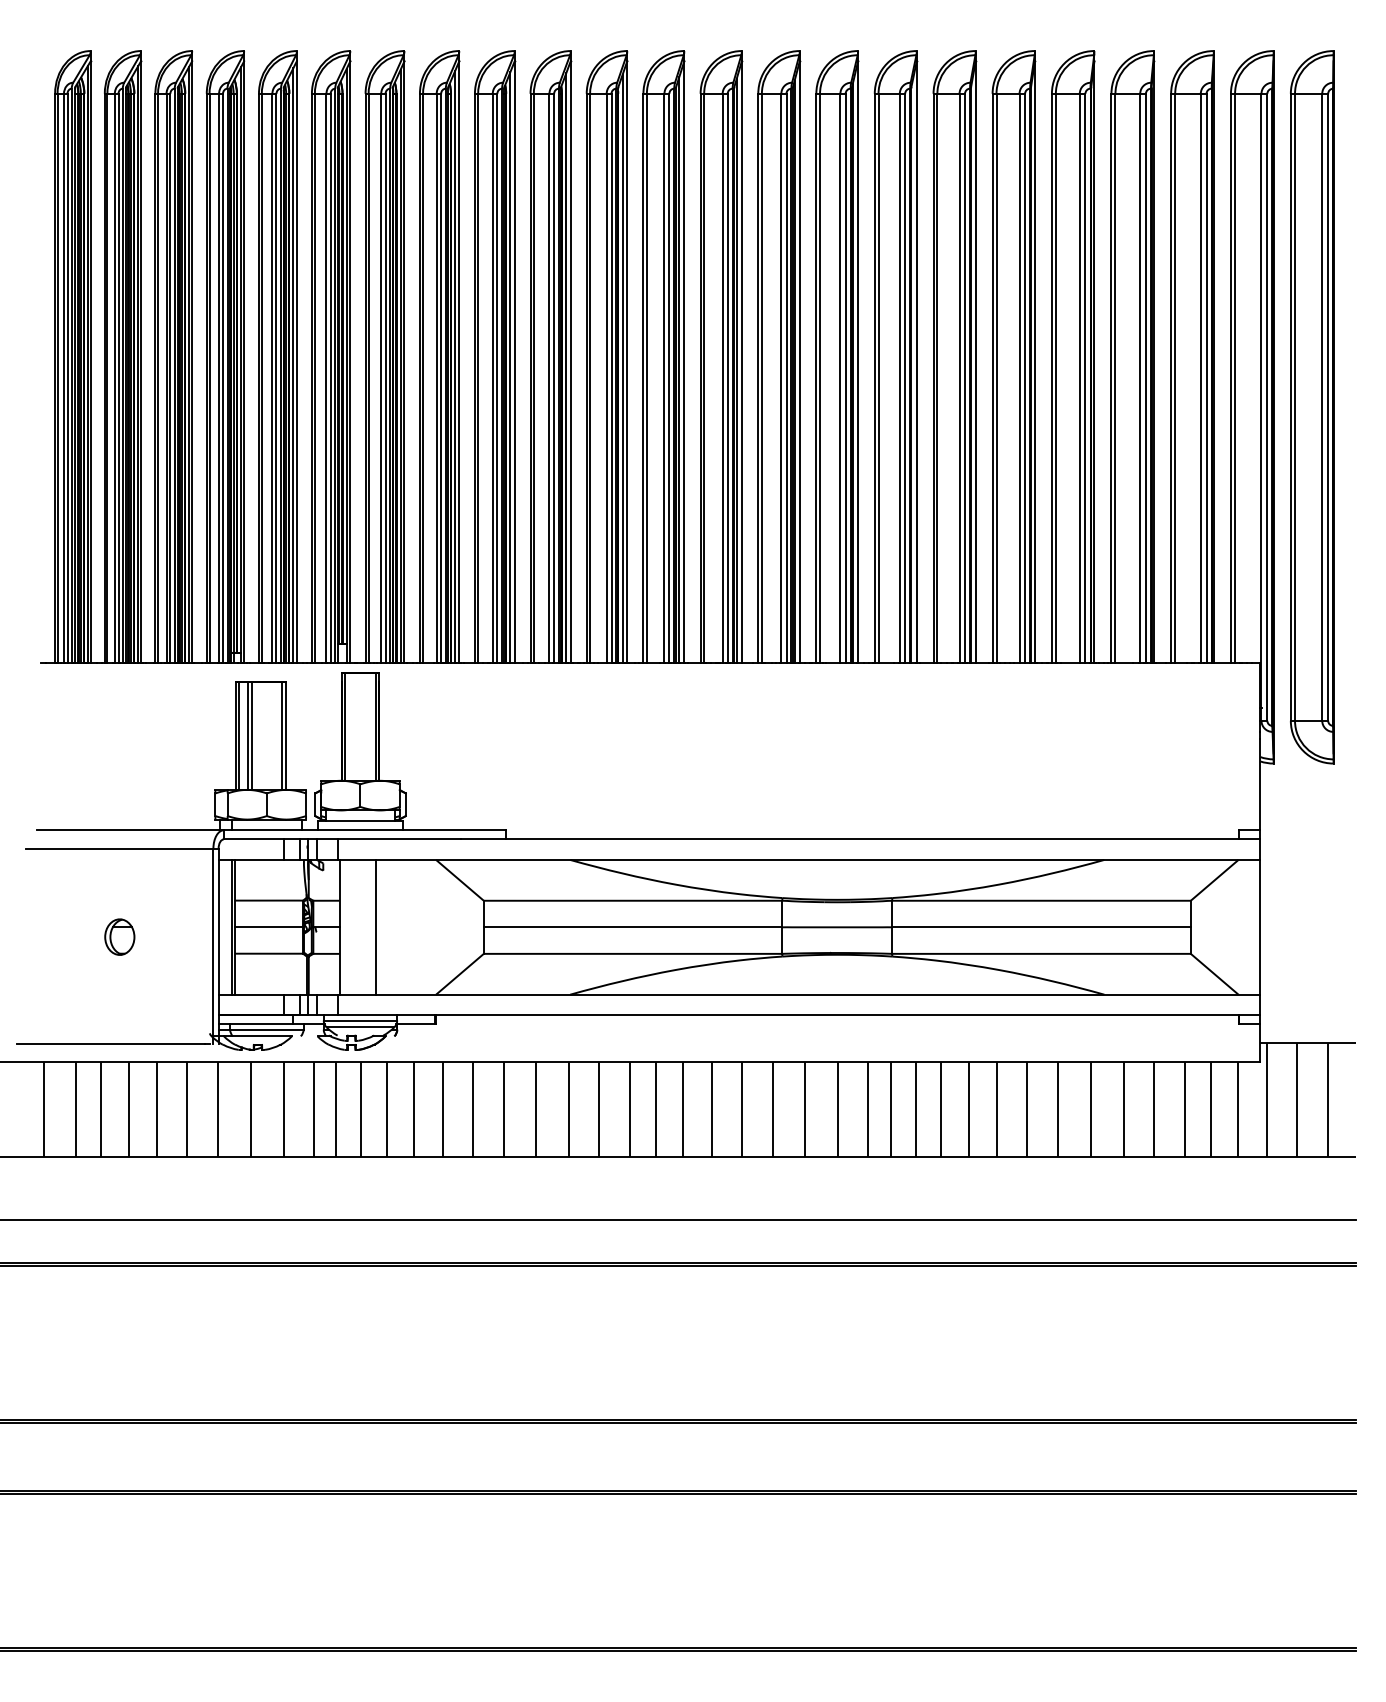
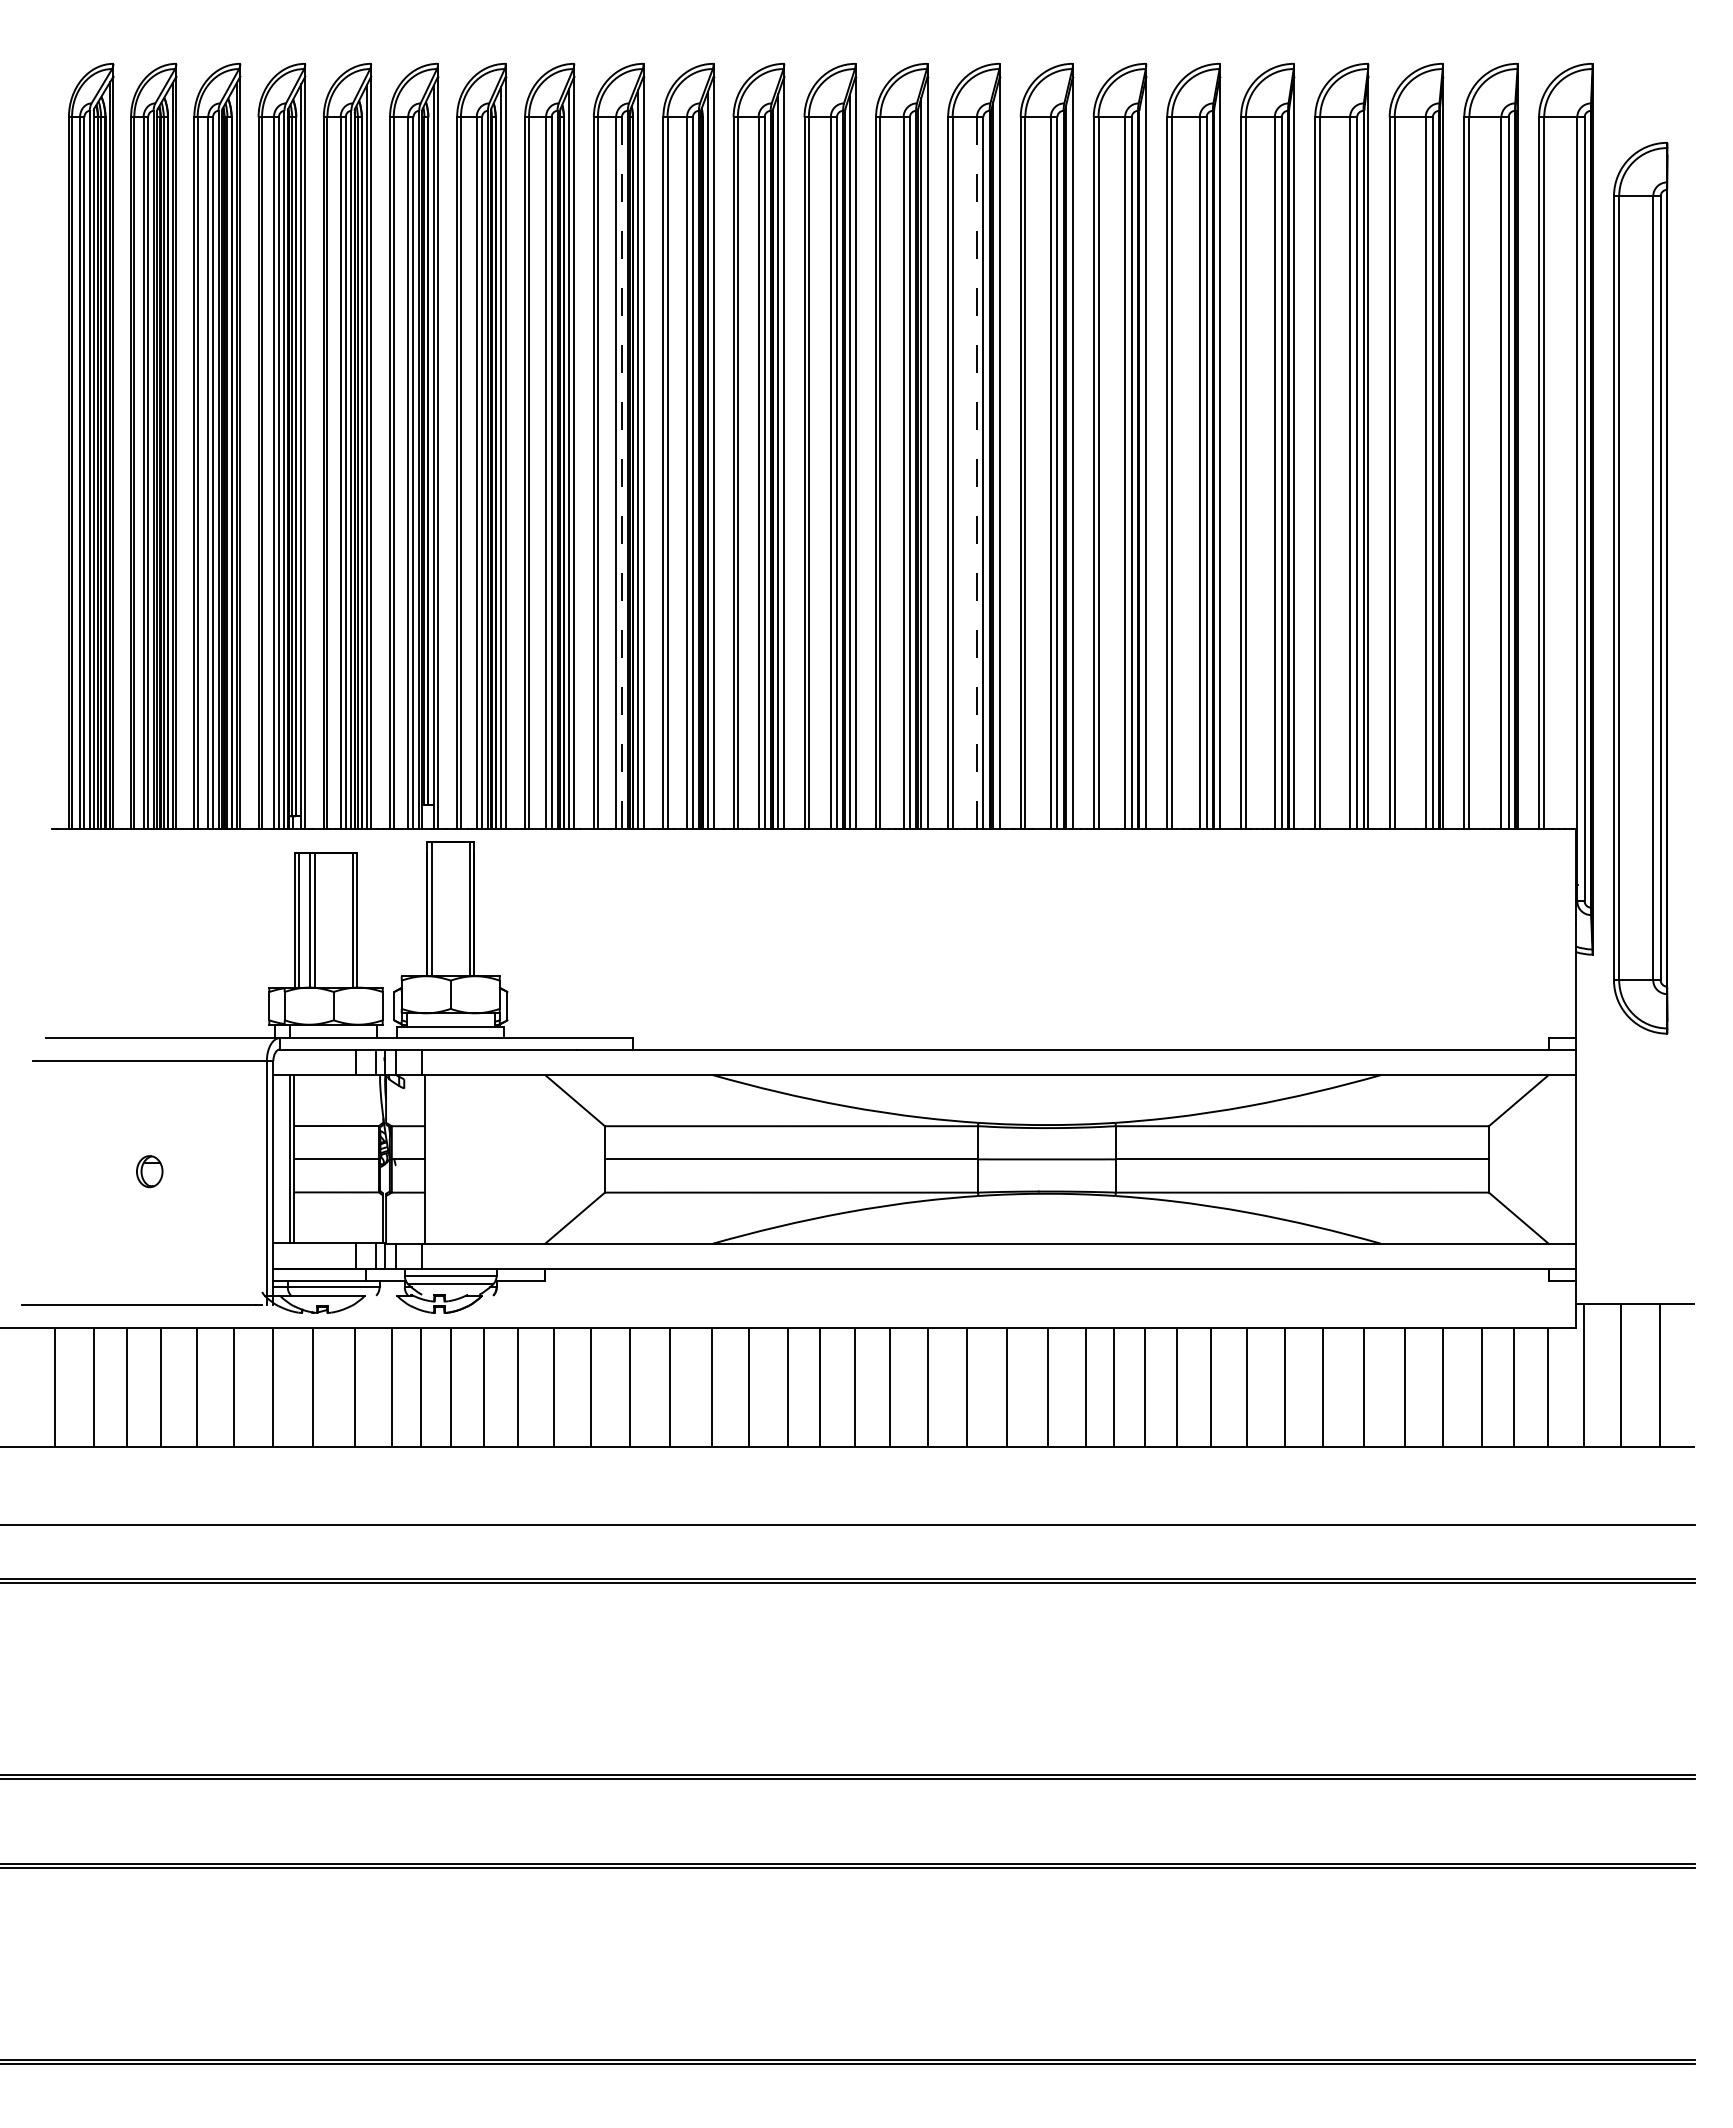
line: (497, 377) -> (621, 472), solid -> dashed
line: (780, 377) -> (976, 472), solid -> dashed
part: (1312, 407) -> (1640, 588), moved
line: (376, 927) -> (470, 1159), removed
part: (119, 936) -> (149, 1171), size x0.7

